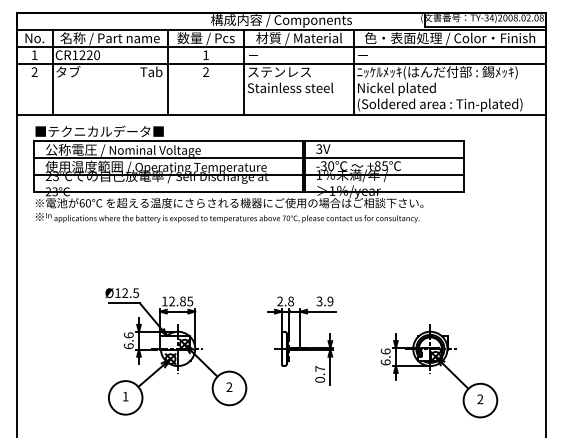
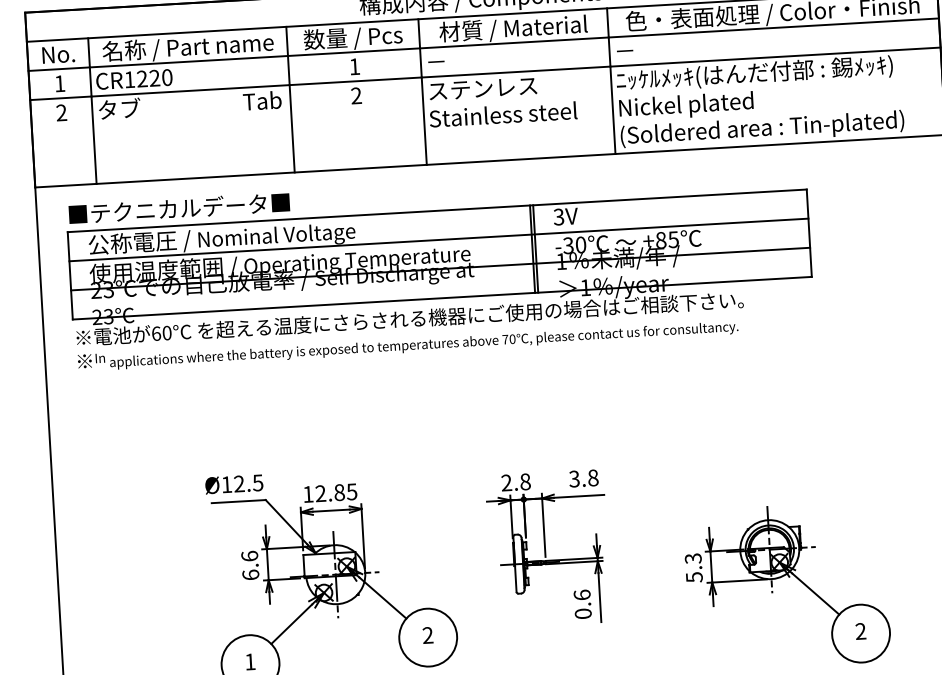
text: (330, 301) -> (593, 478), 3.9 -> 3.8
text: (385, 356) -> (693, 567), 6.6 -> 5.3
text: (320, 368) -> (582, 594), 0.7 -> 0.6

